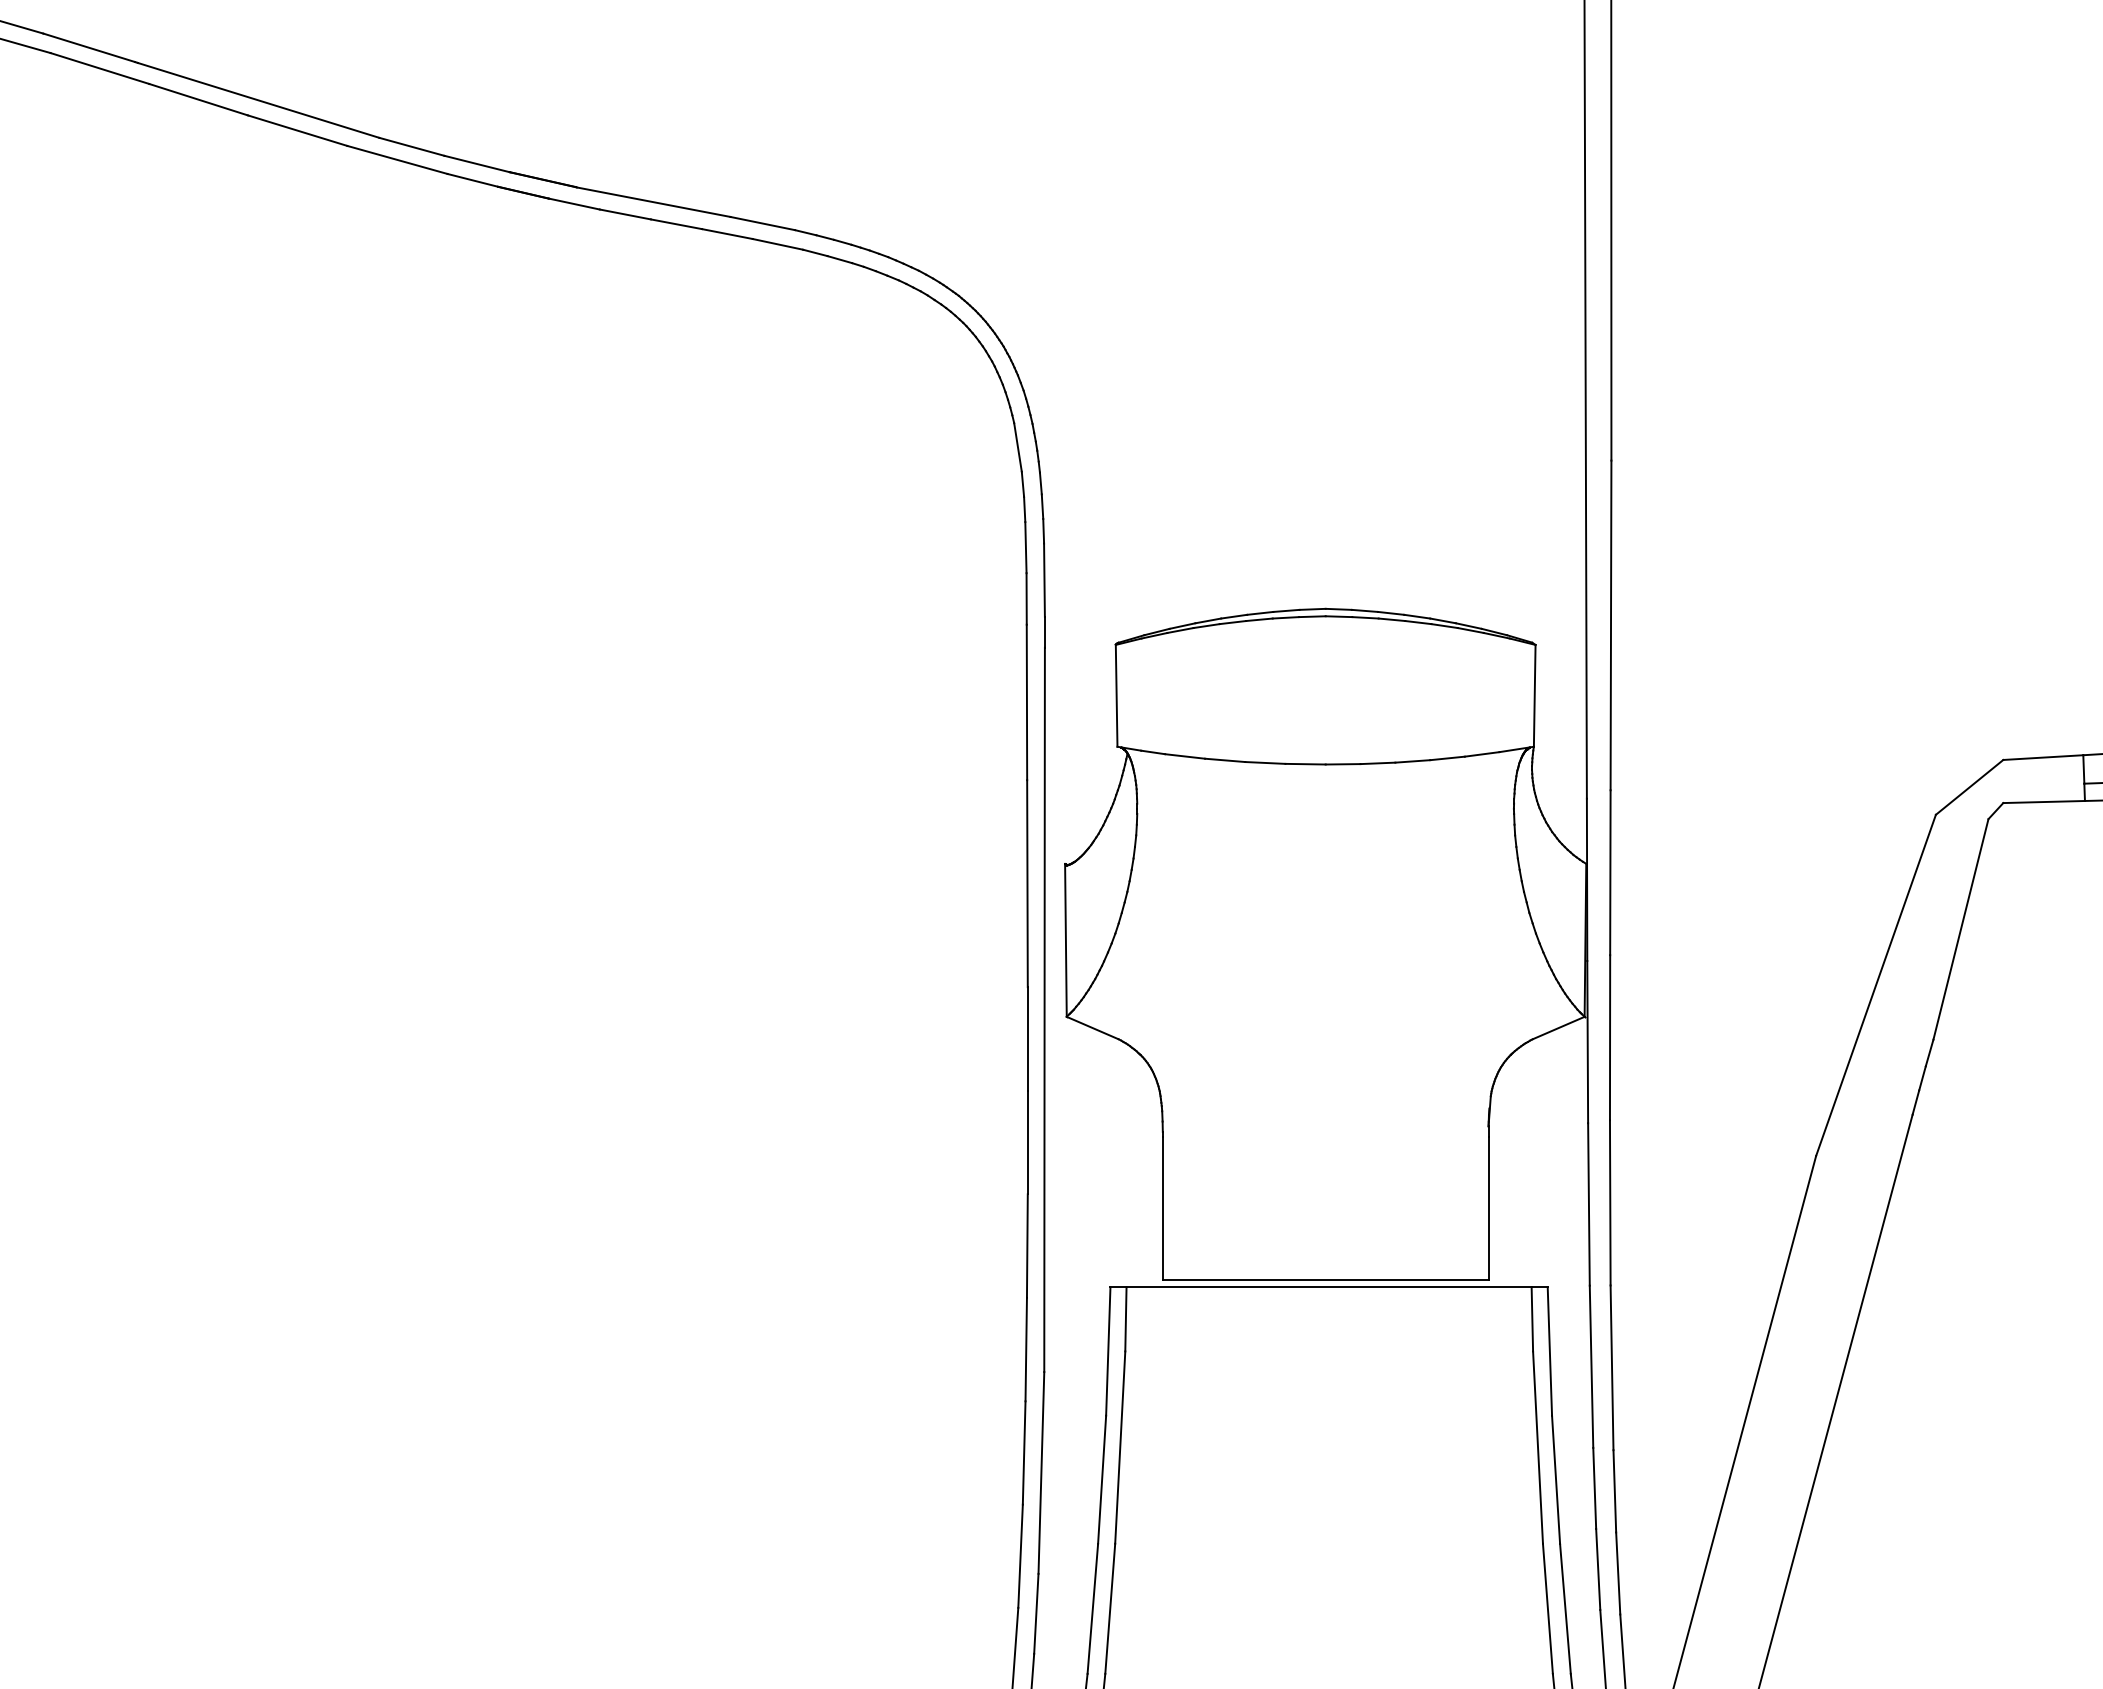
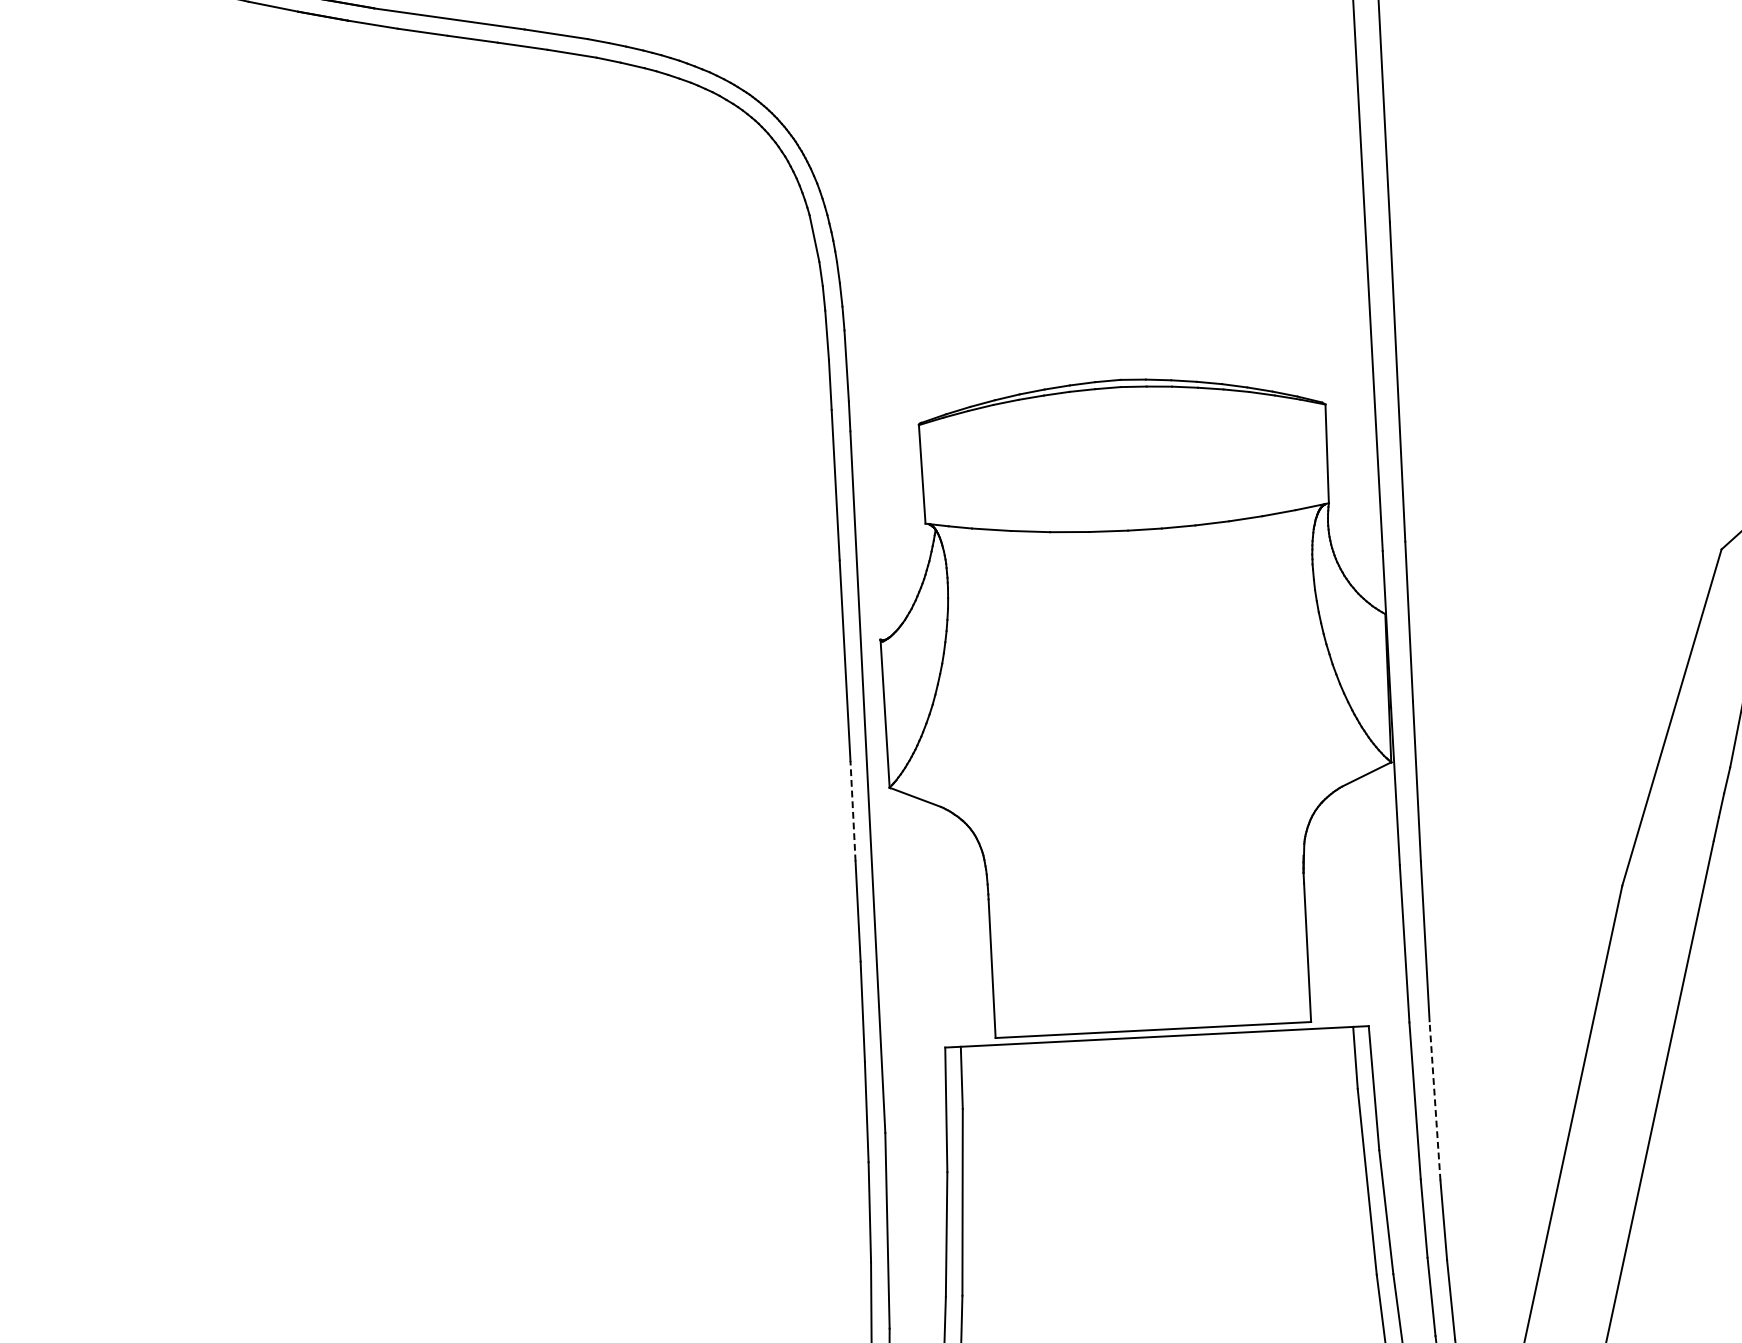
line: (1027, 1039) -> (852, 811), solid -> dashed
line: (1612, 1367) -> (1435, 1100), solid -> dashed

